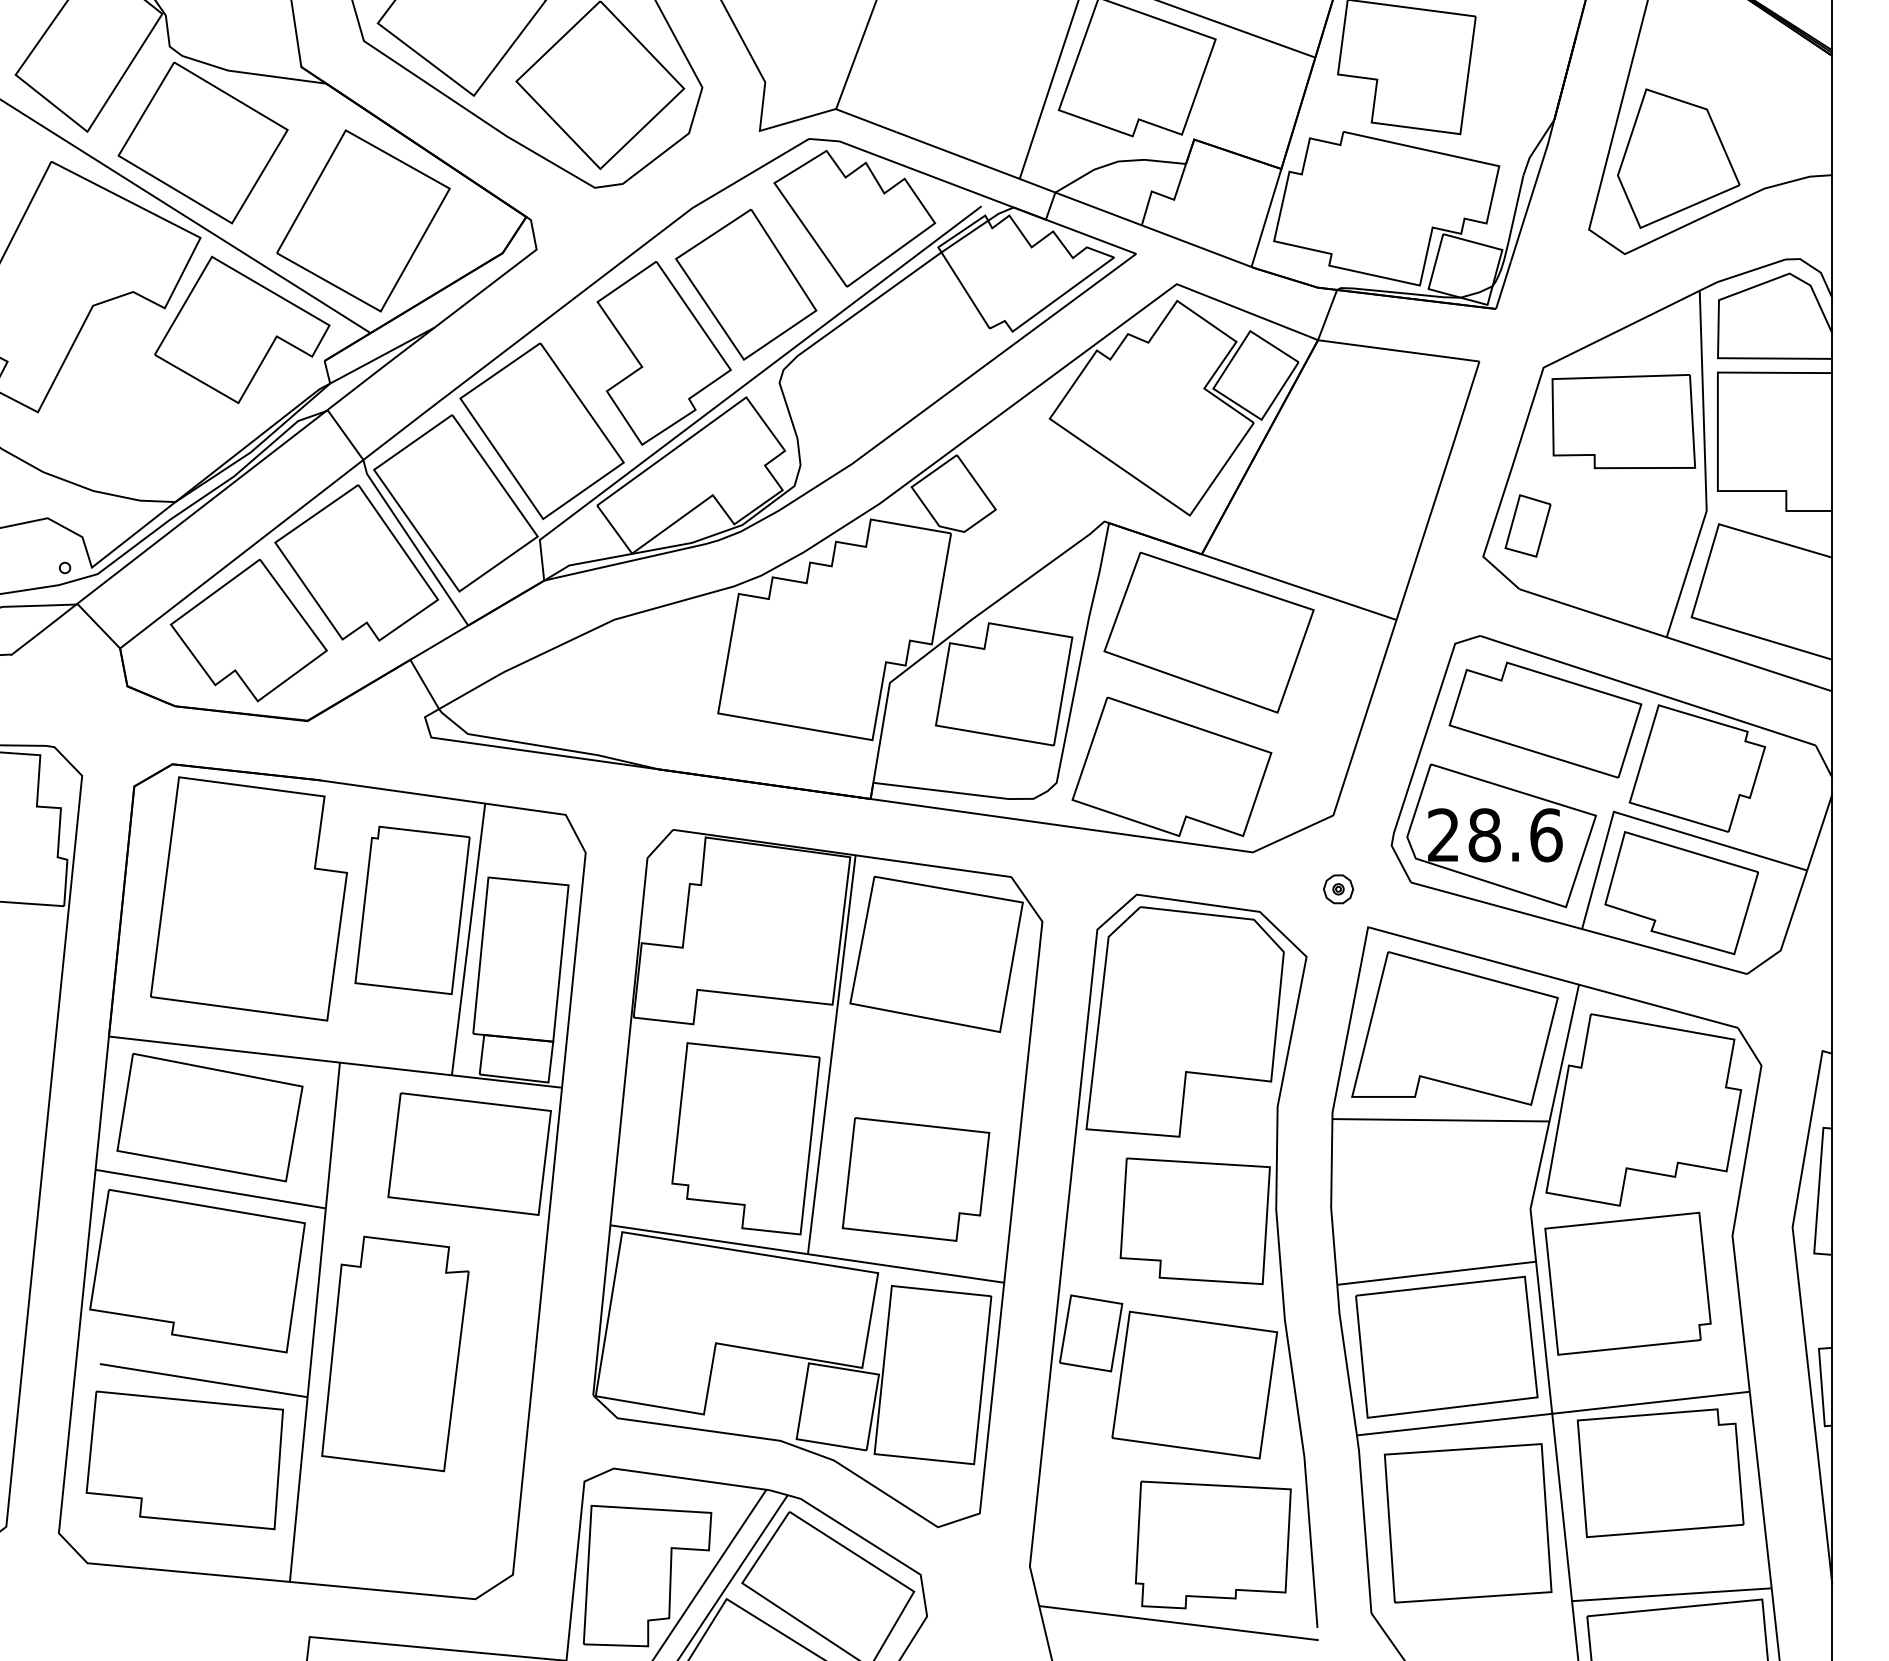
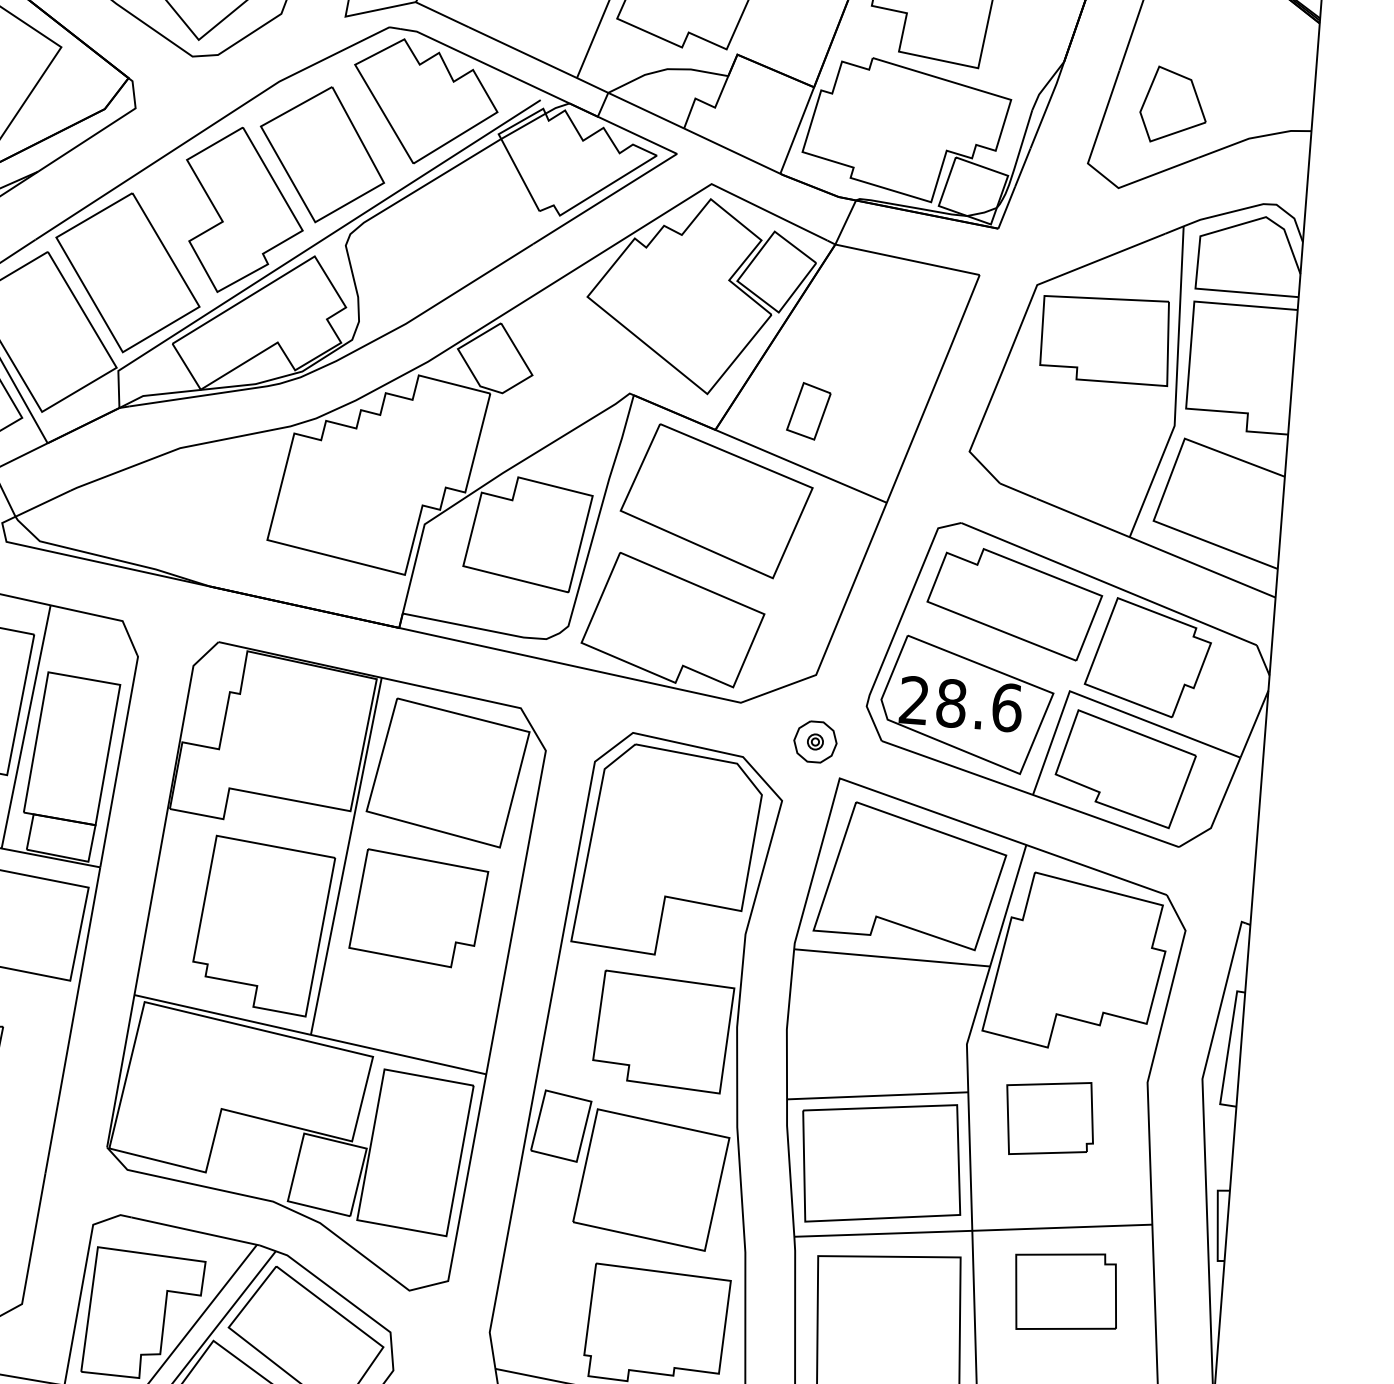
part: (1678, 158) -> (1173, 105), size x0.6
part: (1527, 525) -> (808, 410), moved
part: (1338, 889) -> (815, 742), size x1.6
part: (915, 1179) -> (418, 908), moved
part: (1627, 1283) -> (1049, 1118), size x0.6
part: (1660, 1473) -> (1065, 1292), size x0.7

